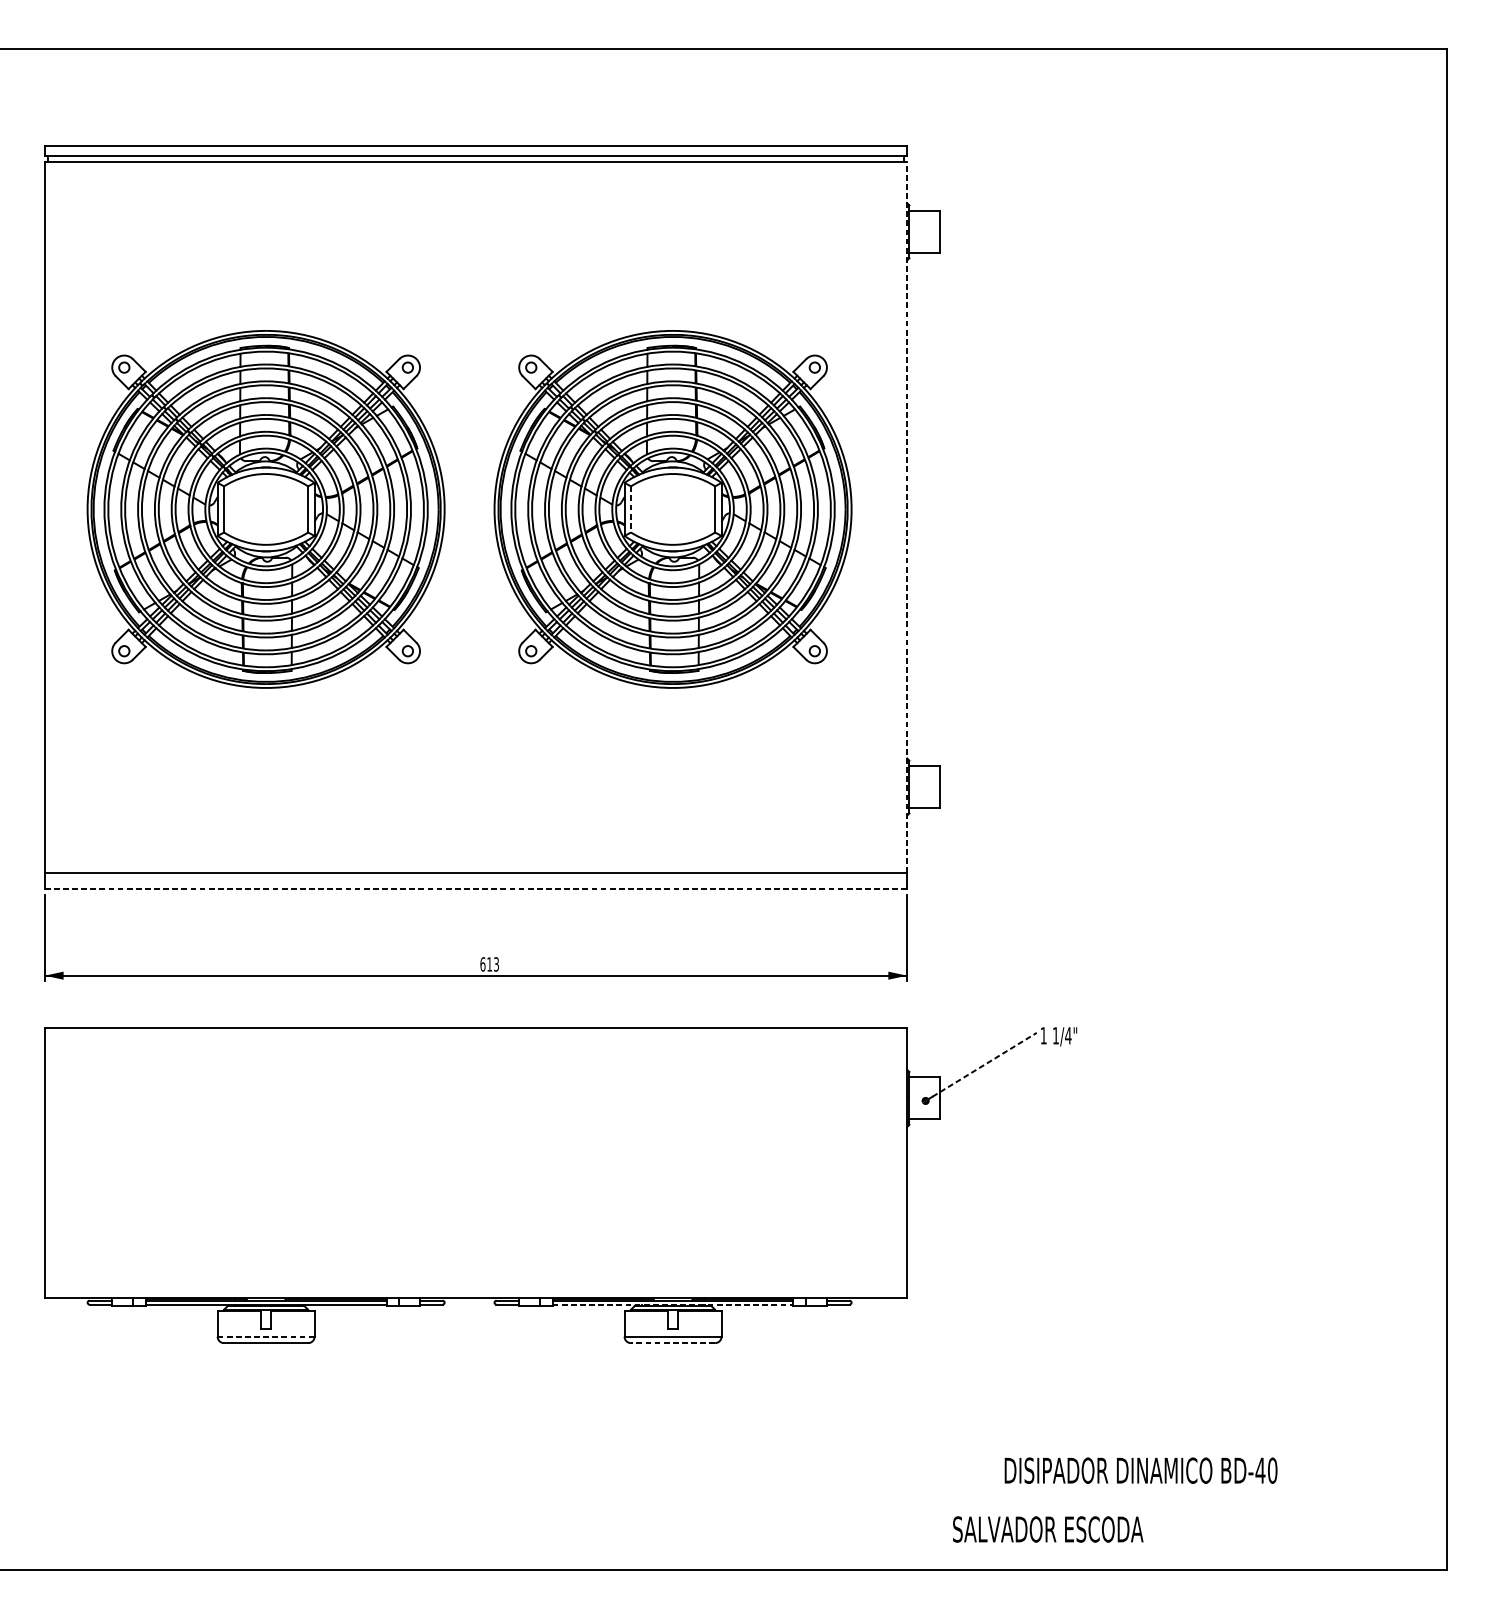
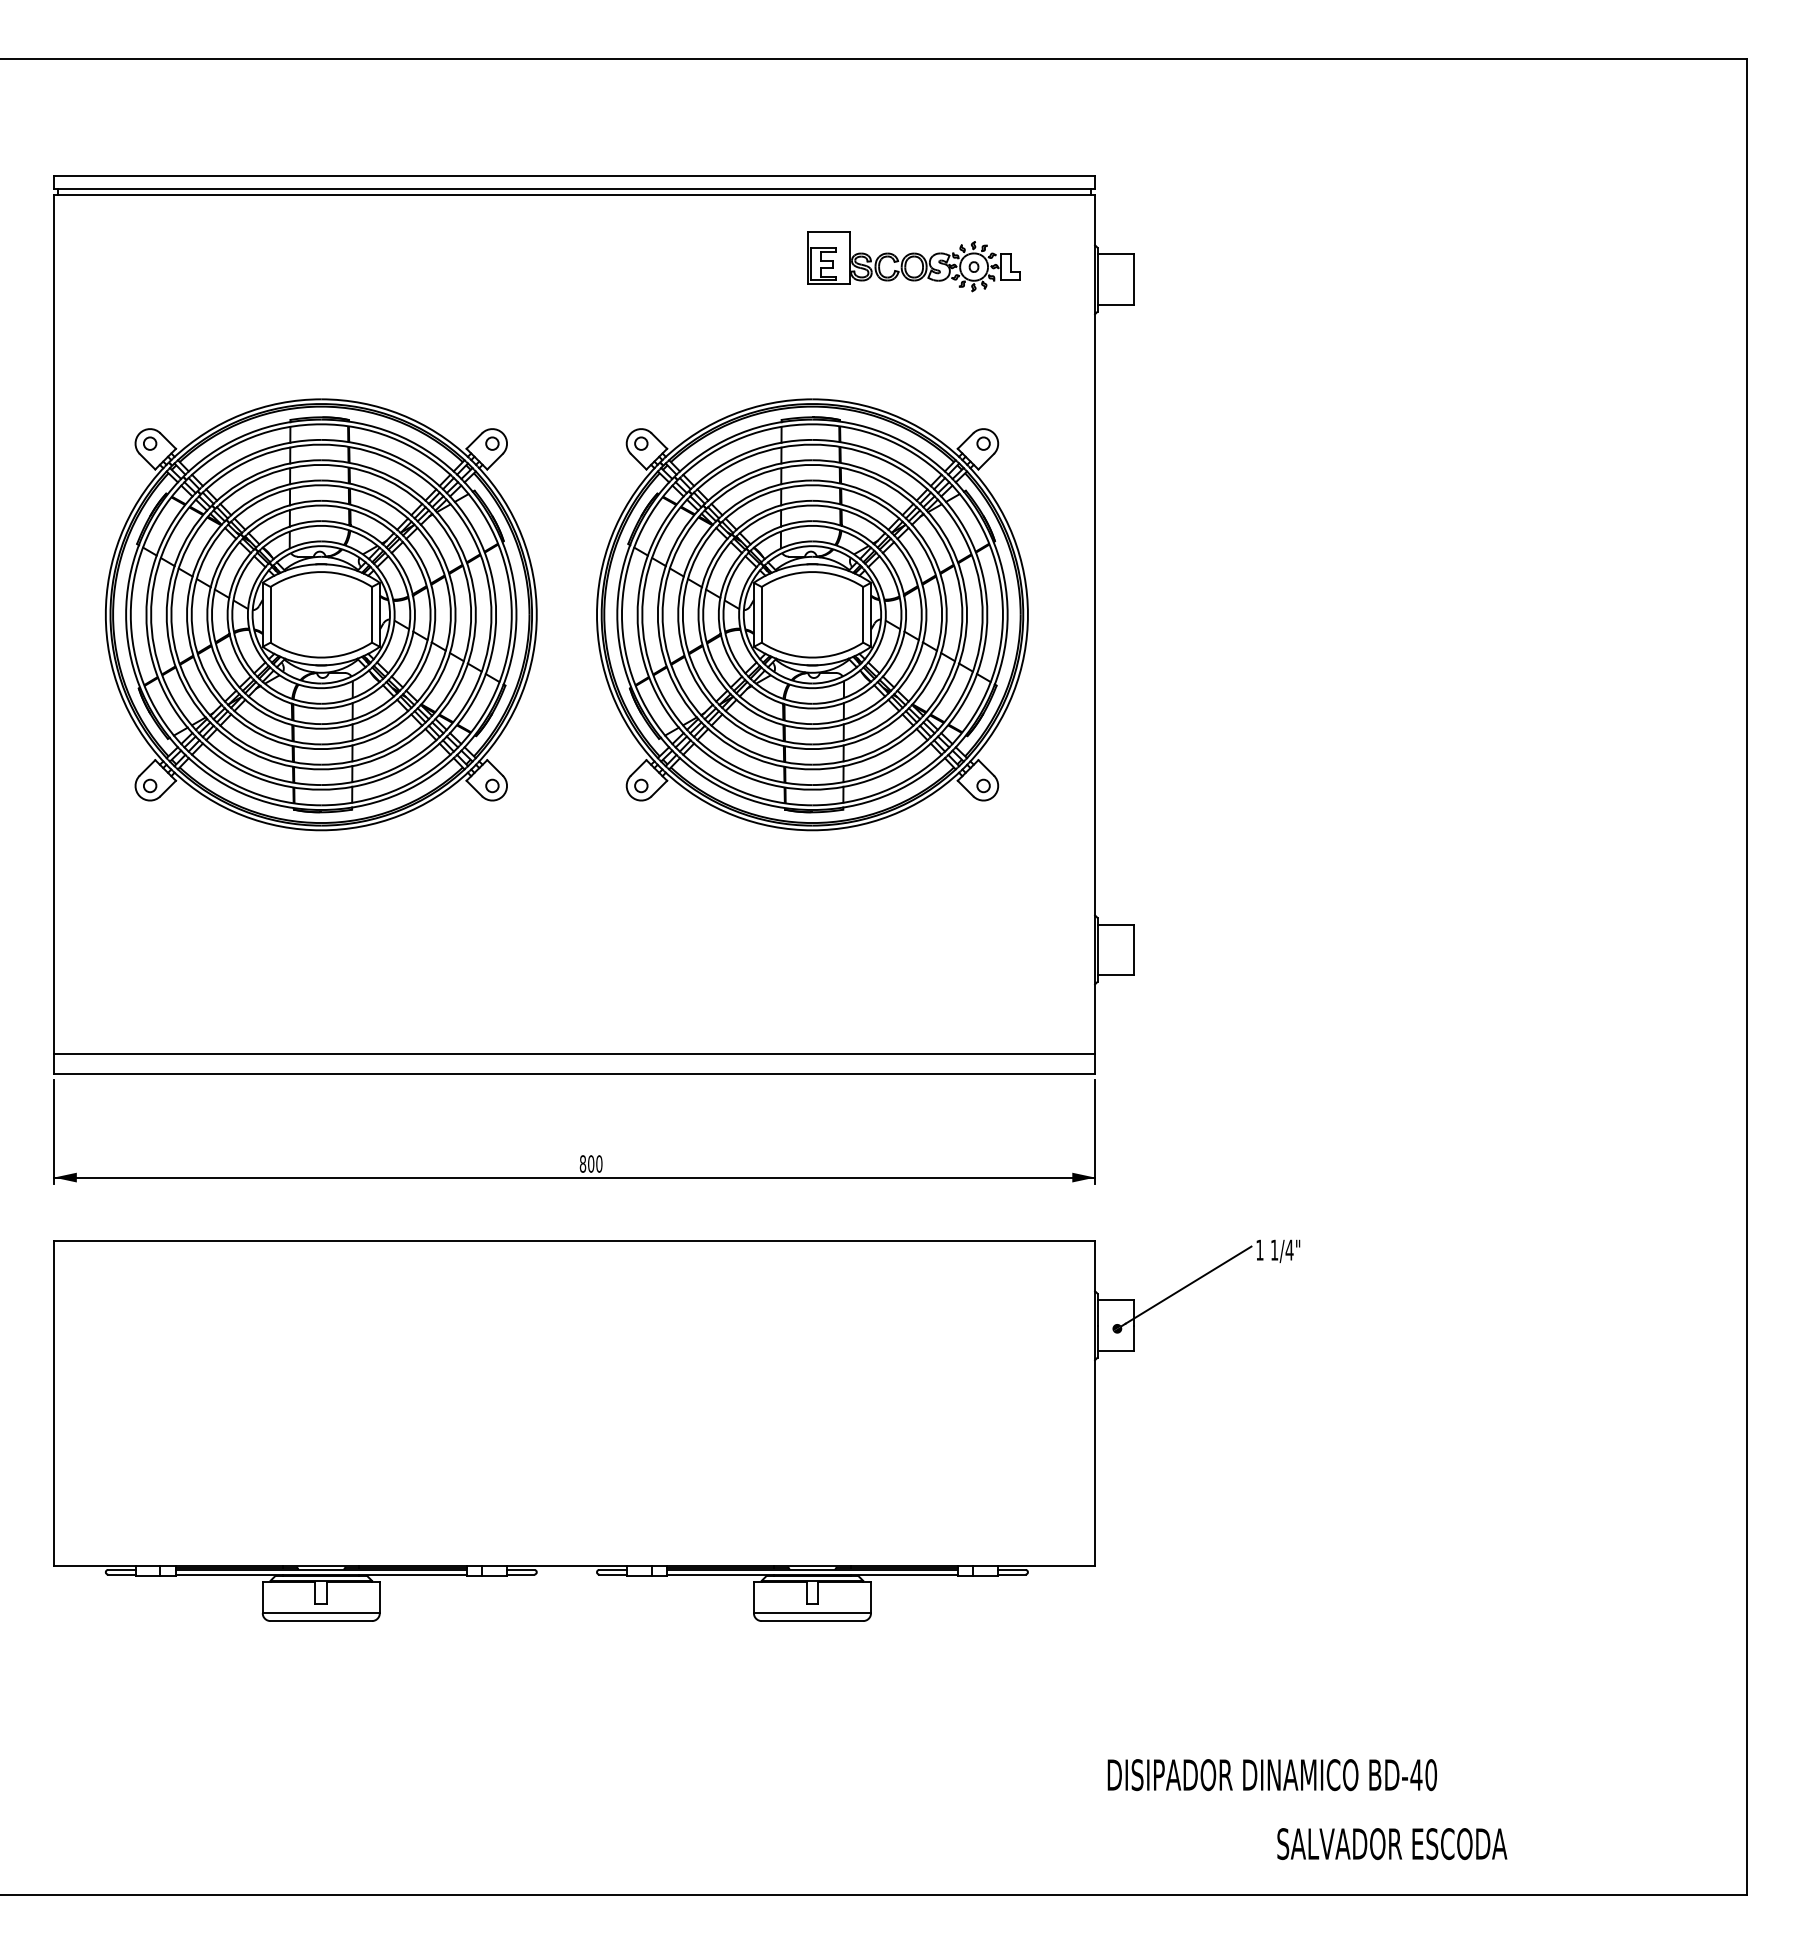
part: (756, 216) -> (913, 261), added
line: (630, 509) -> (761, 614), dashed -> solid
line: (907, 517) -> (1095, 624), dashed -> solid
line: (476, 889) -> (575, 1073), dashed -> solid
text: (489, 964) -> (590, 1163), 613 -> 800
line: (984, 1065) -> (1188, 1285), dashed -> solid
line: (673, 1304) -> (812, 1574), dashed -> solid
line: (266, 1336) -> (321, 1613), dashed -> solid
line: (673, 1343) -> (812, 1621), dashed -> solid
text: (1140, 1471) -> (1271, 1775), moved
text: (1048, 1529) -> (1392, 1844), moved

